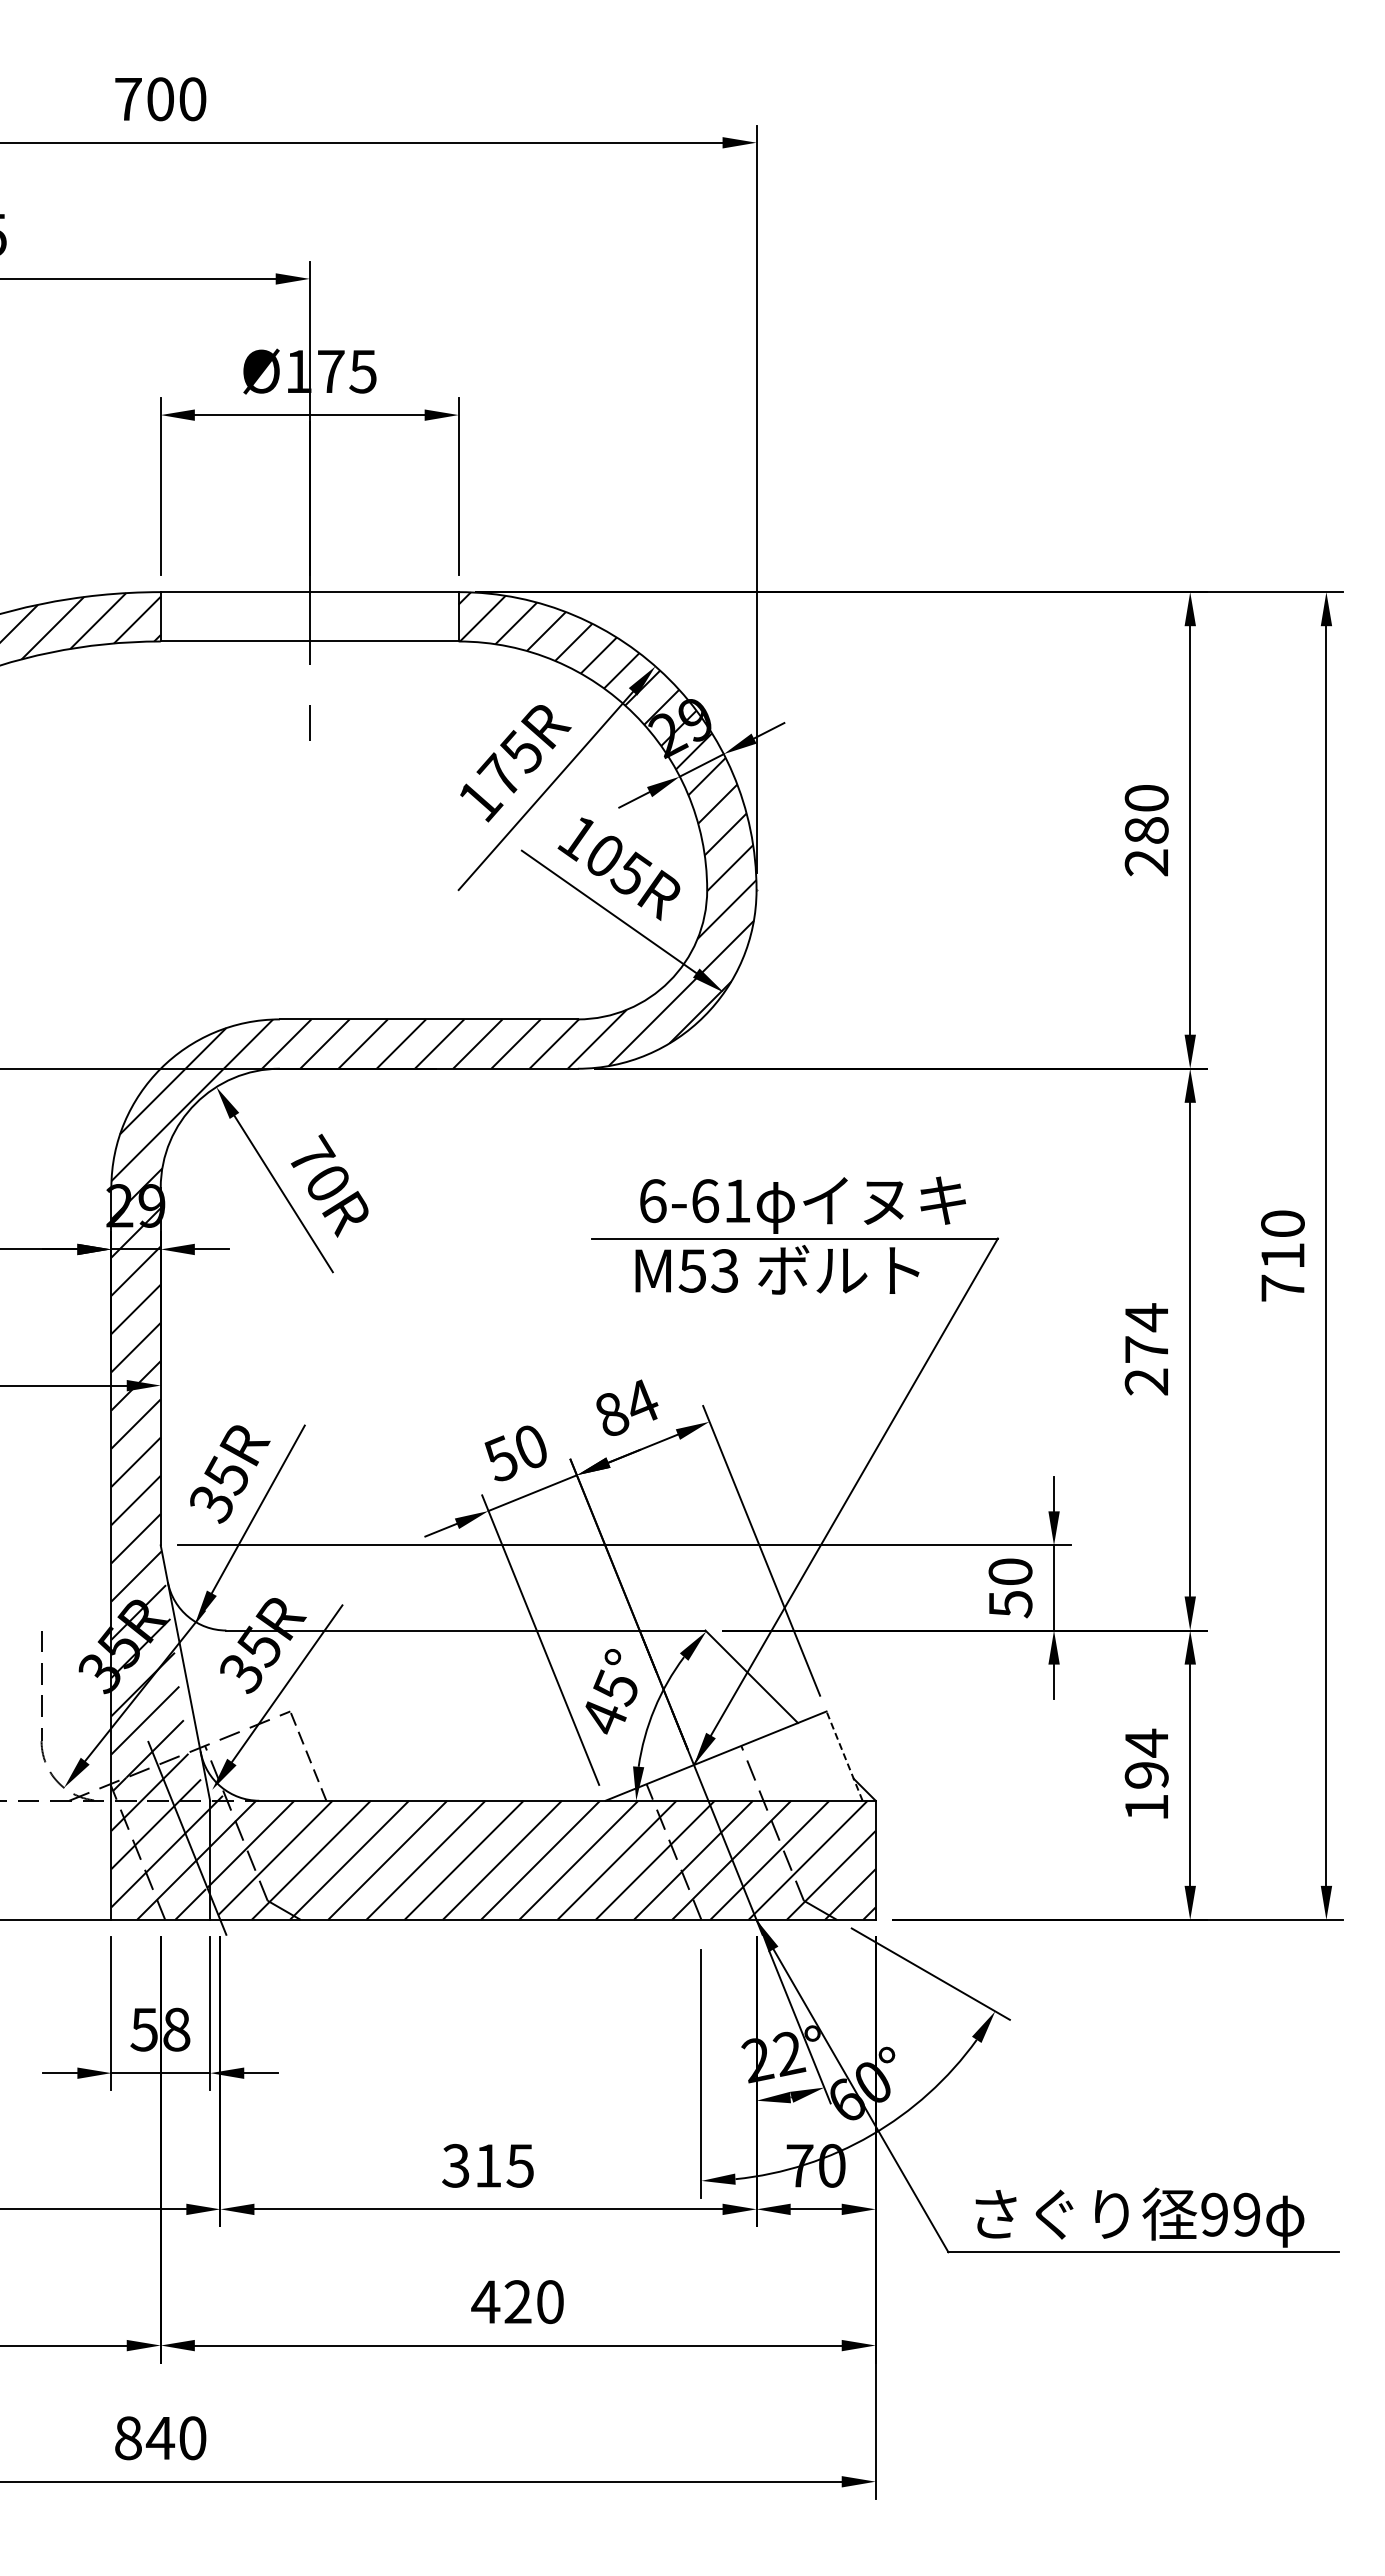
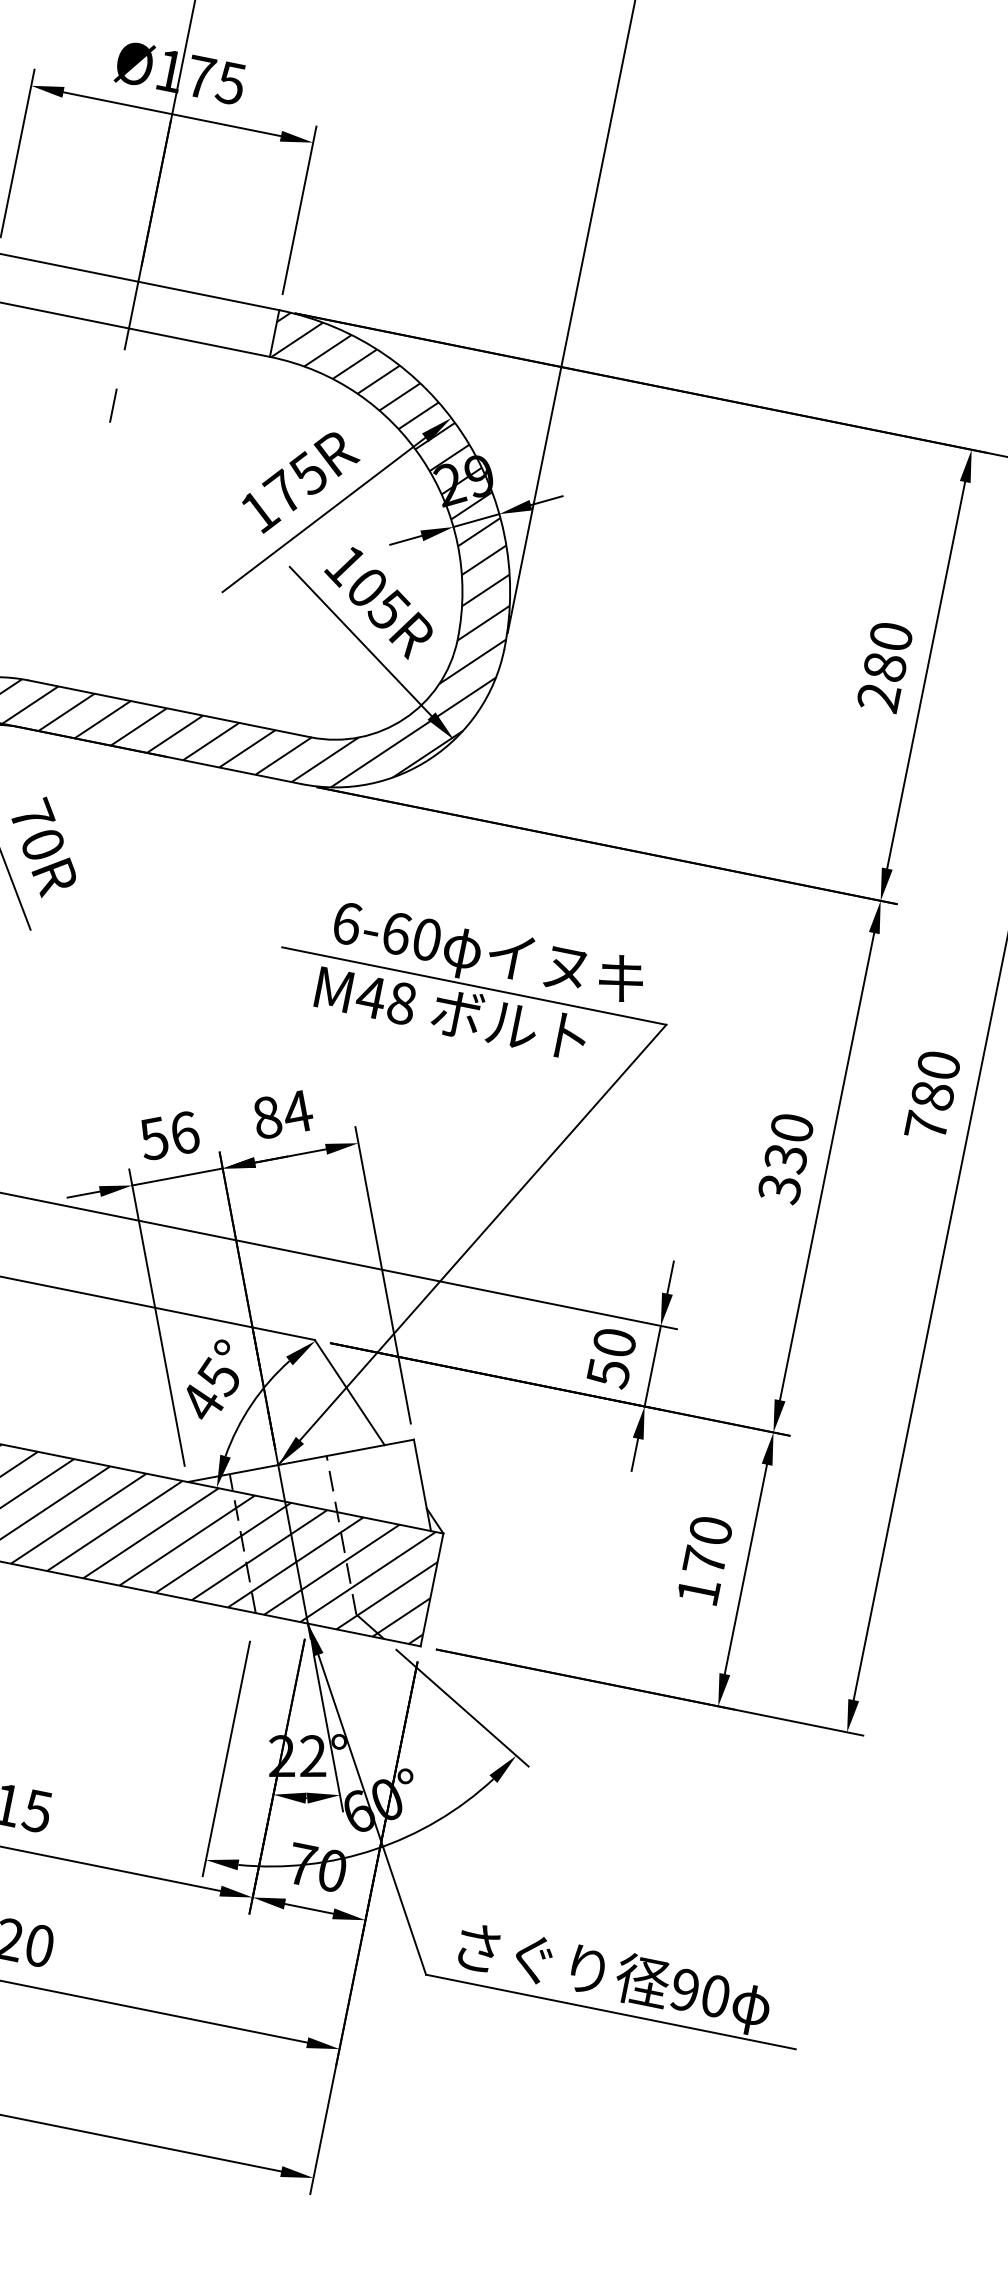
text: (737, 1201) -> (426, 940), 6-61 -> 6-60
text: (1282, 1255) -> (932, 1095), 710 -> 780
text: (708, 1270) -> (386, 999), M53 -> M48
text: (1146, 1349) -> (785, 1158), 274 -> 330
text: (532, 1446) -> (186, 1132), 50 -> 56
line: (844, 1755) -> (422, 1484), dashed -> solid
text: (1146, 1758) -> (707, 1545), 194 -> 170
text: (1246, 2214) -> (715, 1995), 99 -> 90

